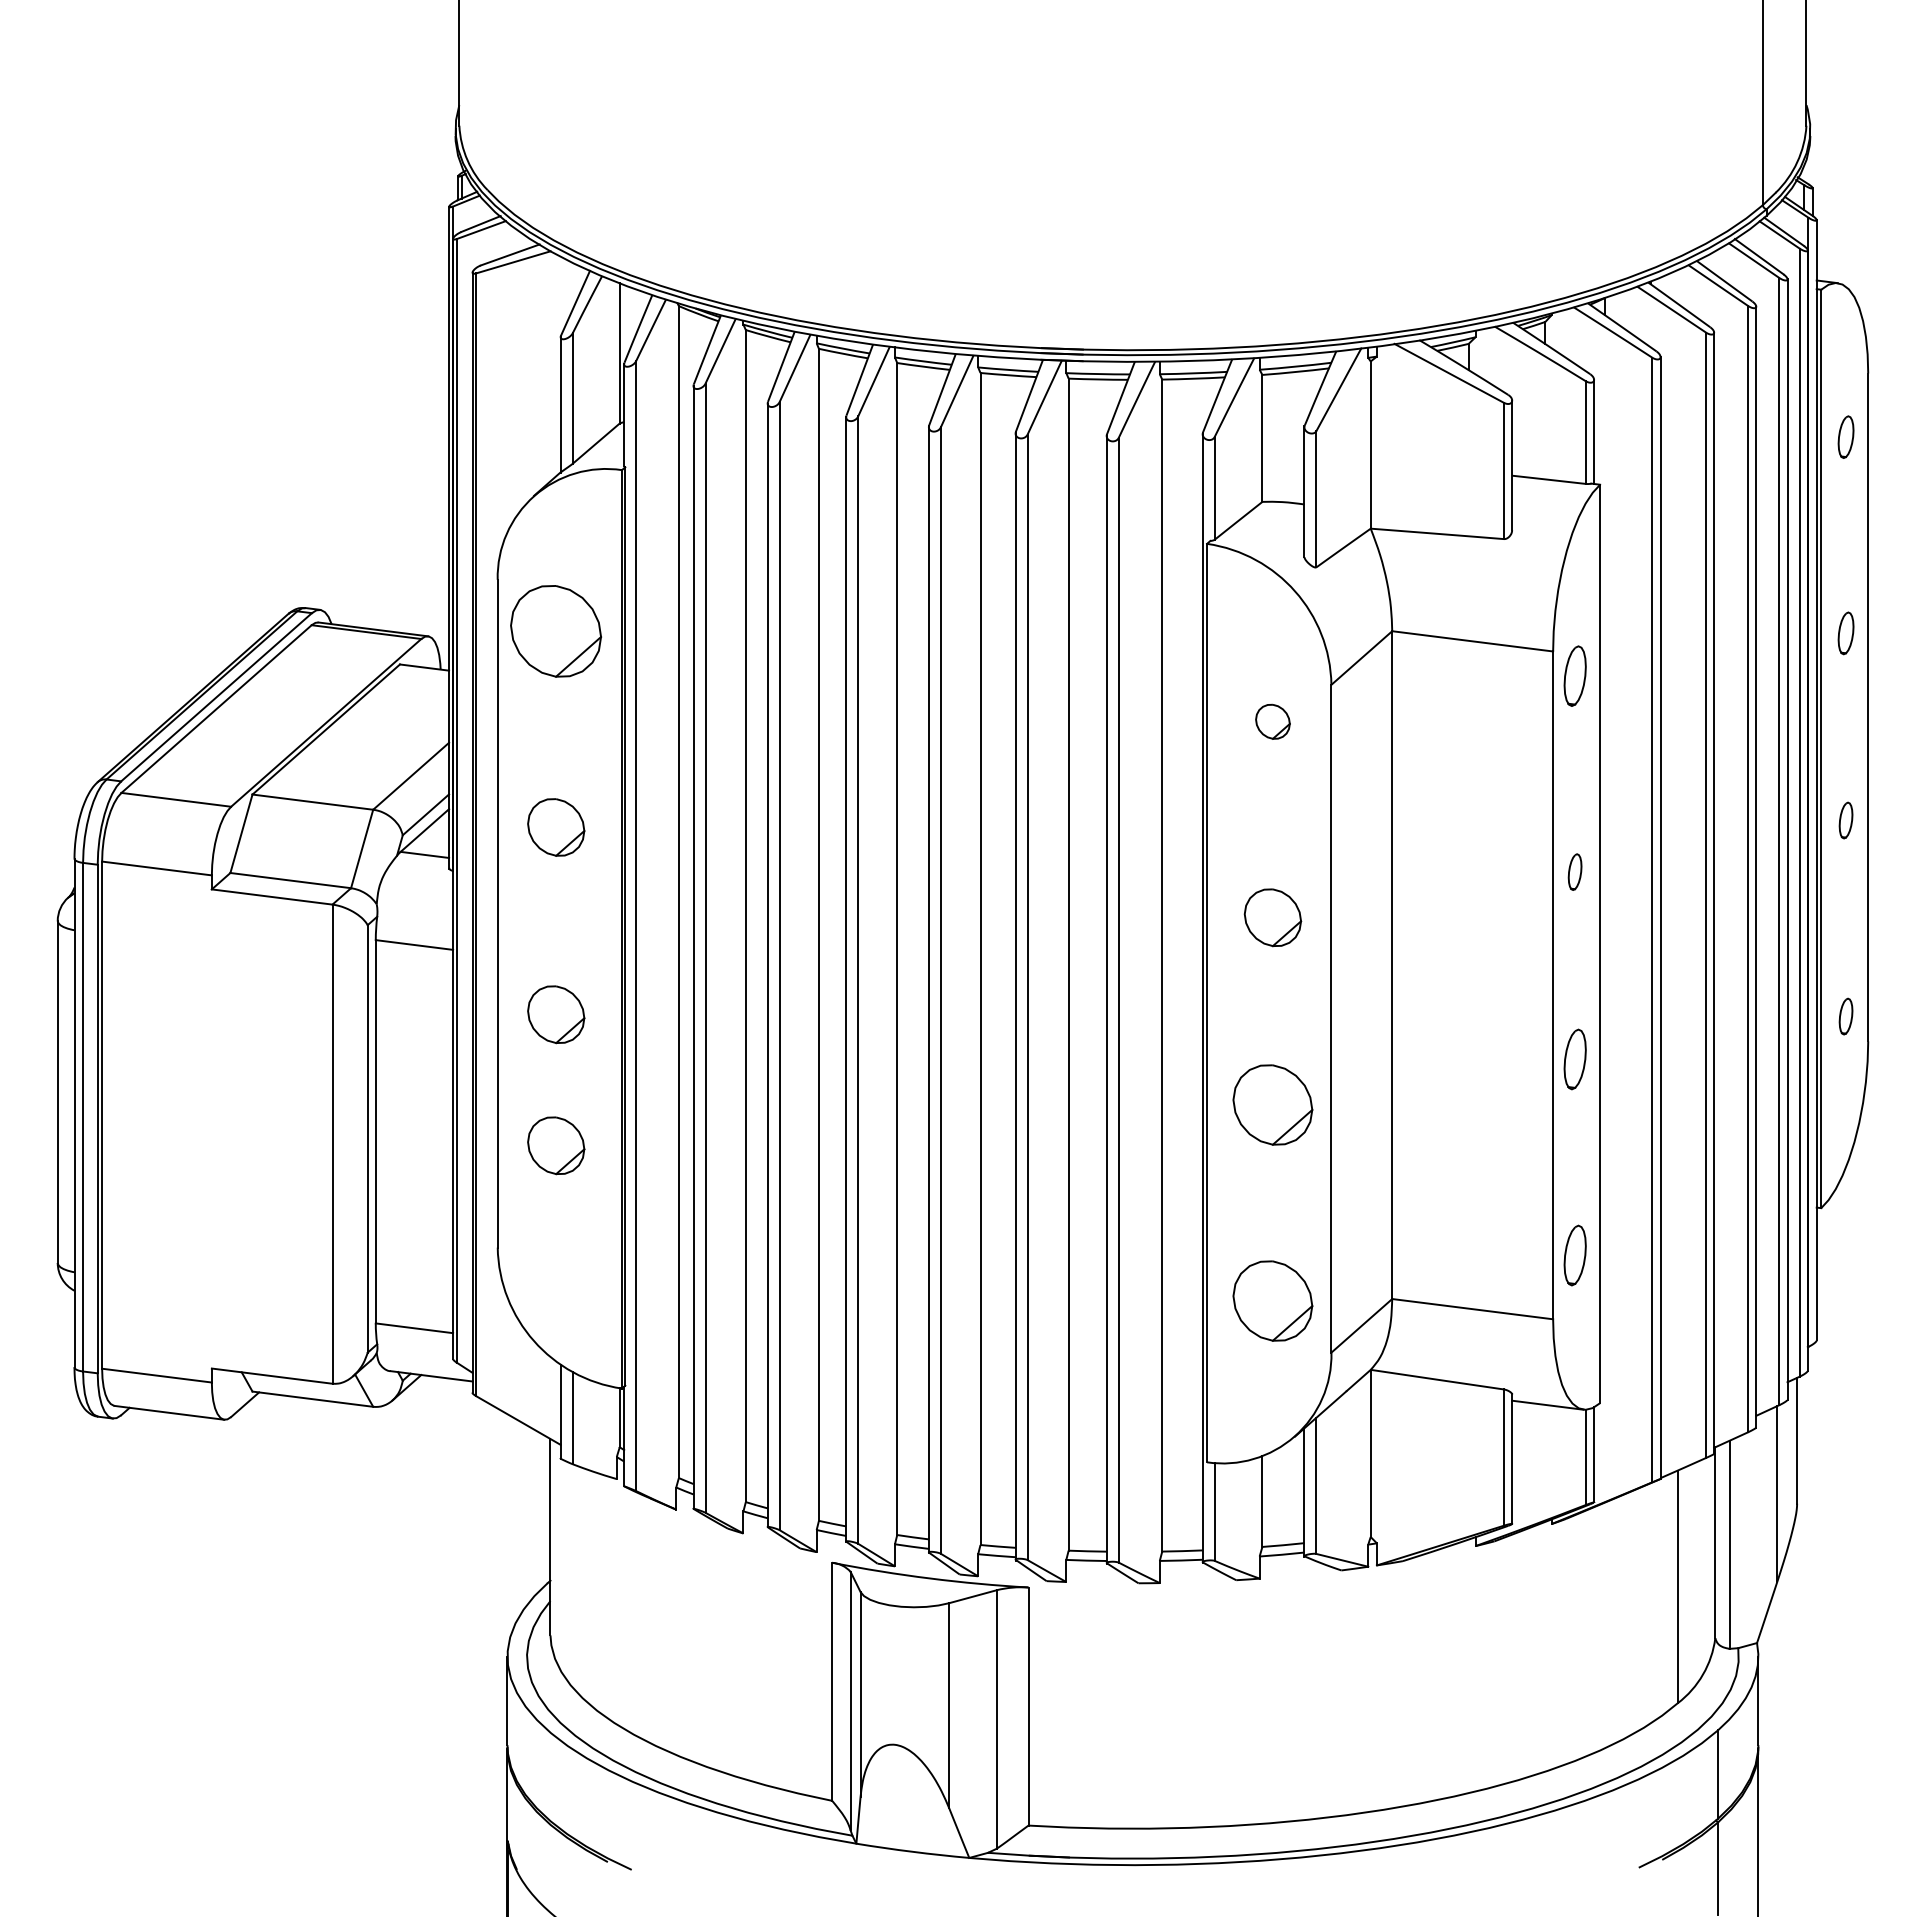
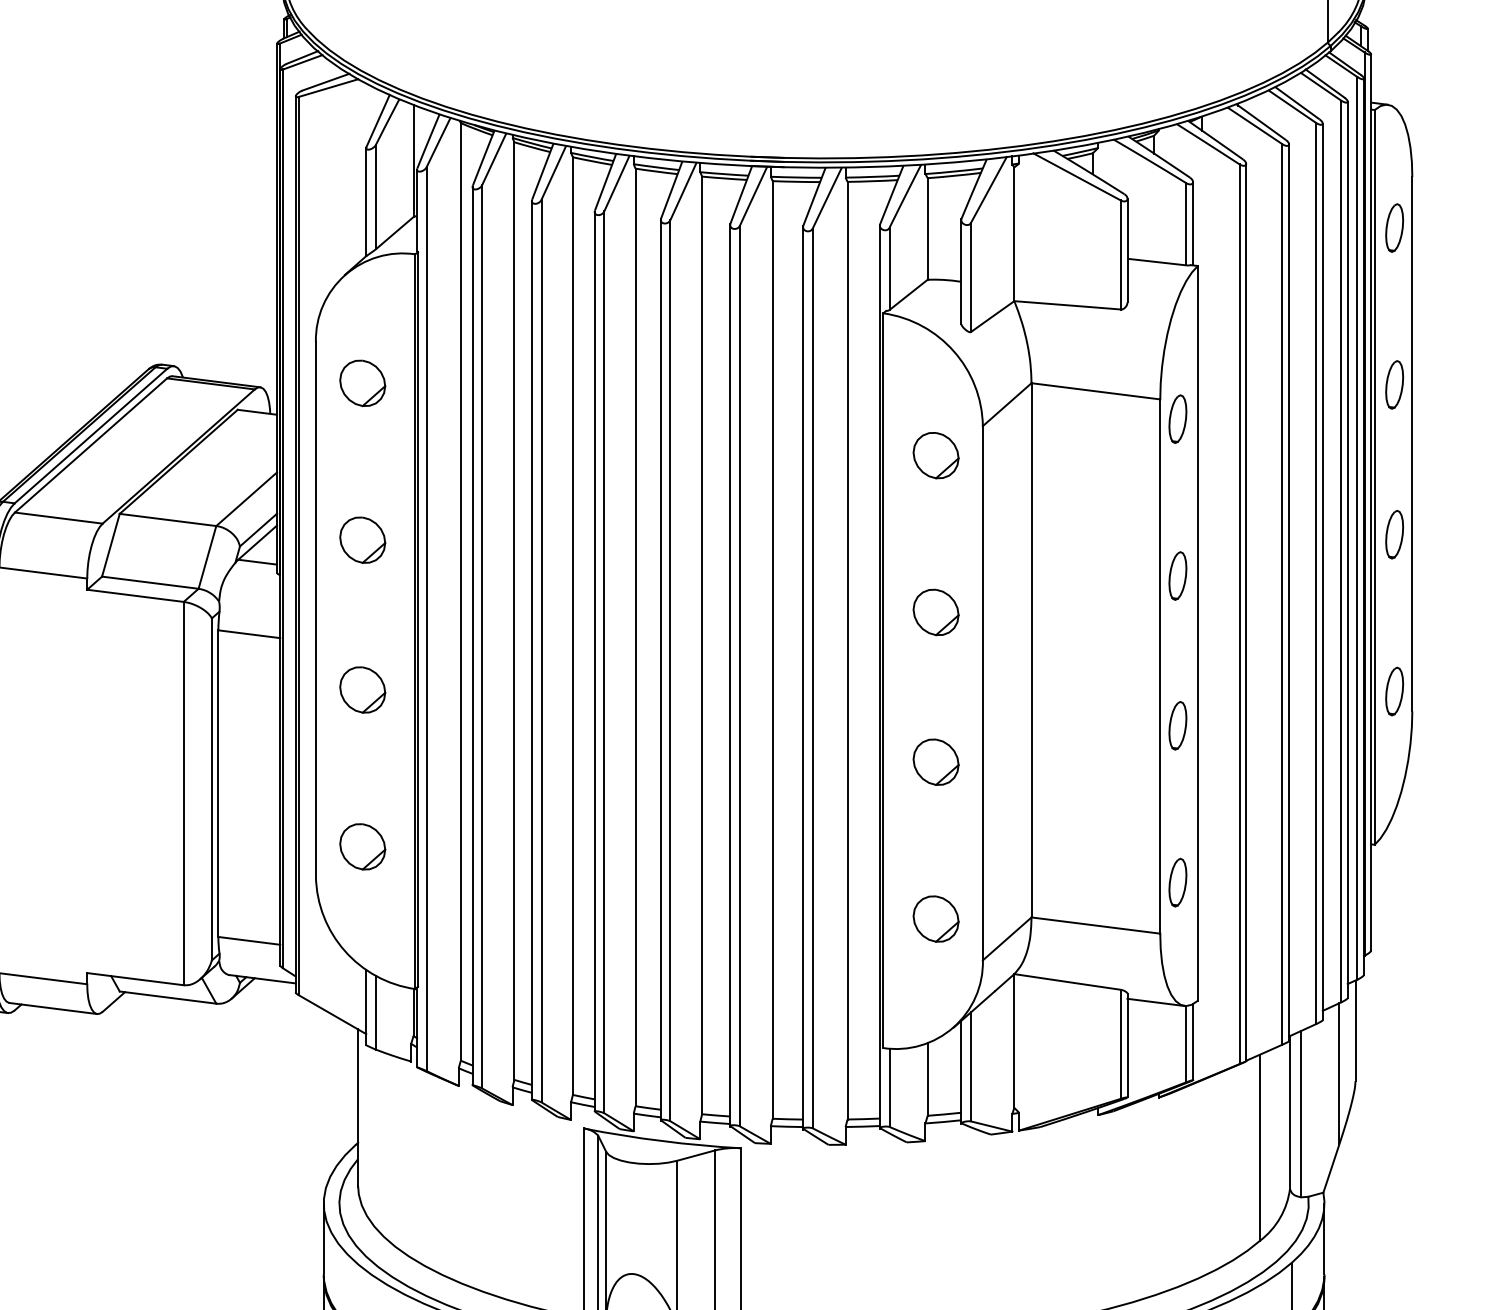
part: (1845, 436) -> (1394, 227), size x1.43
part: (556, 631) -> (362, 383), size x0.62
part: (1845, 633) -> (1394, 385), size x1.43
part: (1272, 721) -> (935, 455), size x1.67
part: (1845, 820) -> (1394, 534), size x1.67
part: (1574, 871) -> (1177, 575), size x1.67
part: (1845, 1016) -> (1394, 691), size x1.67
part: (1272, 1104) -> (935, 761), size x0.71
part: (556, 1145) -> (362, 846), moved
part: (1272, 1300) -> (935, 918), size x0.71

